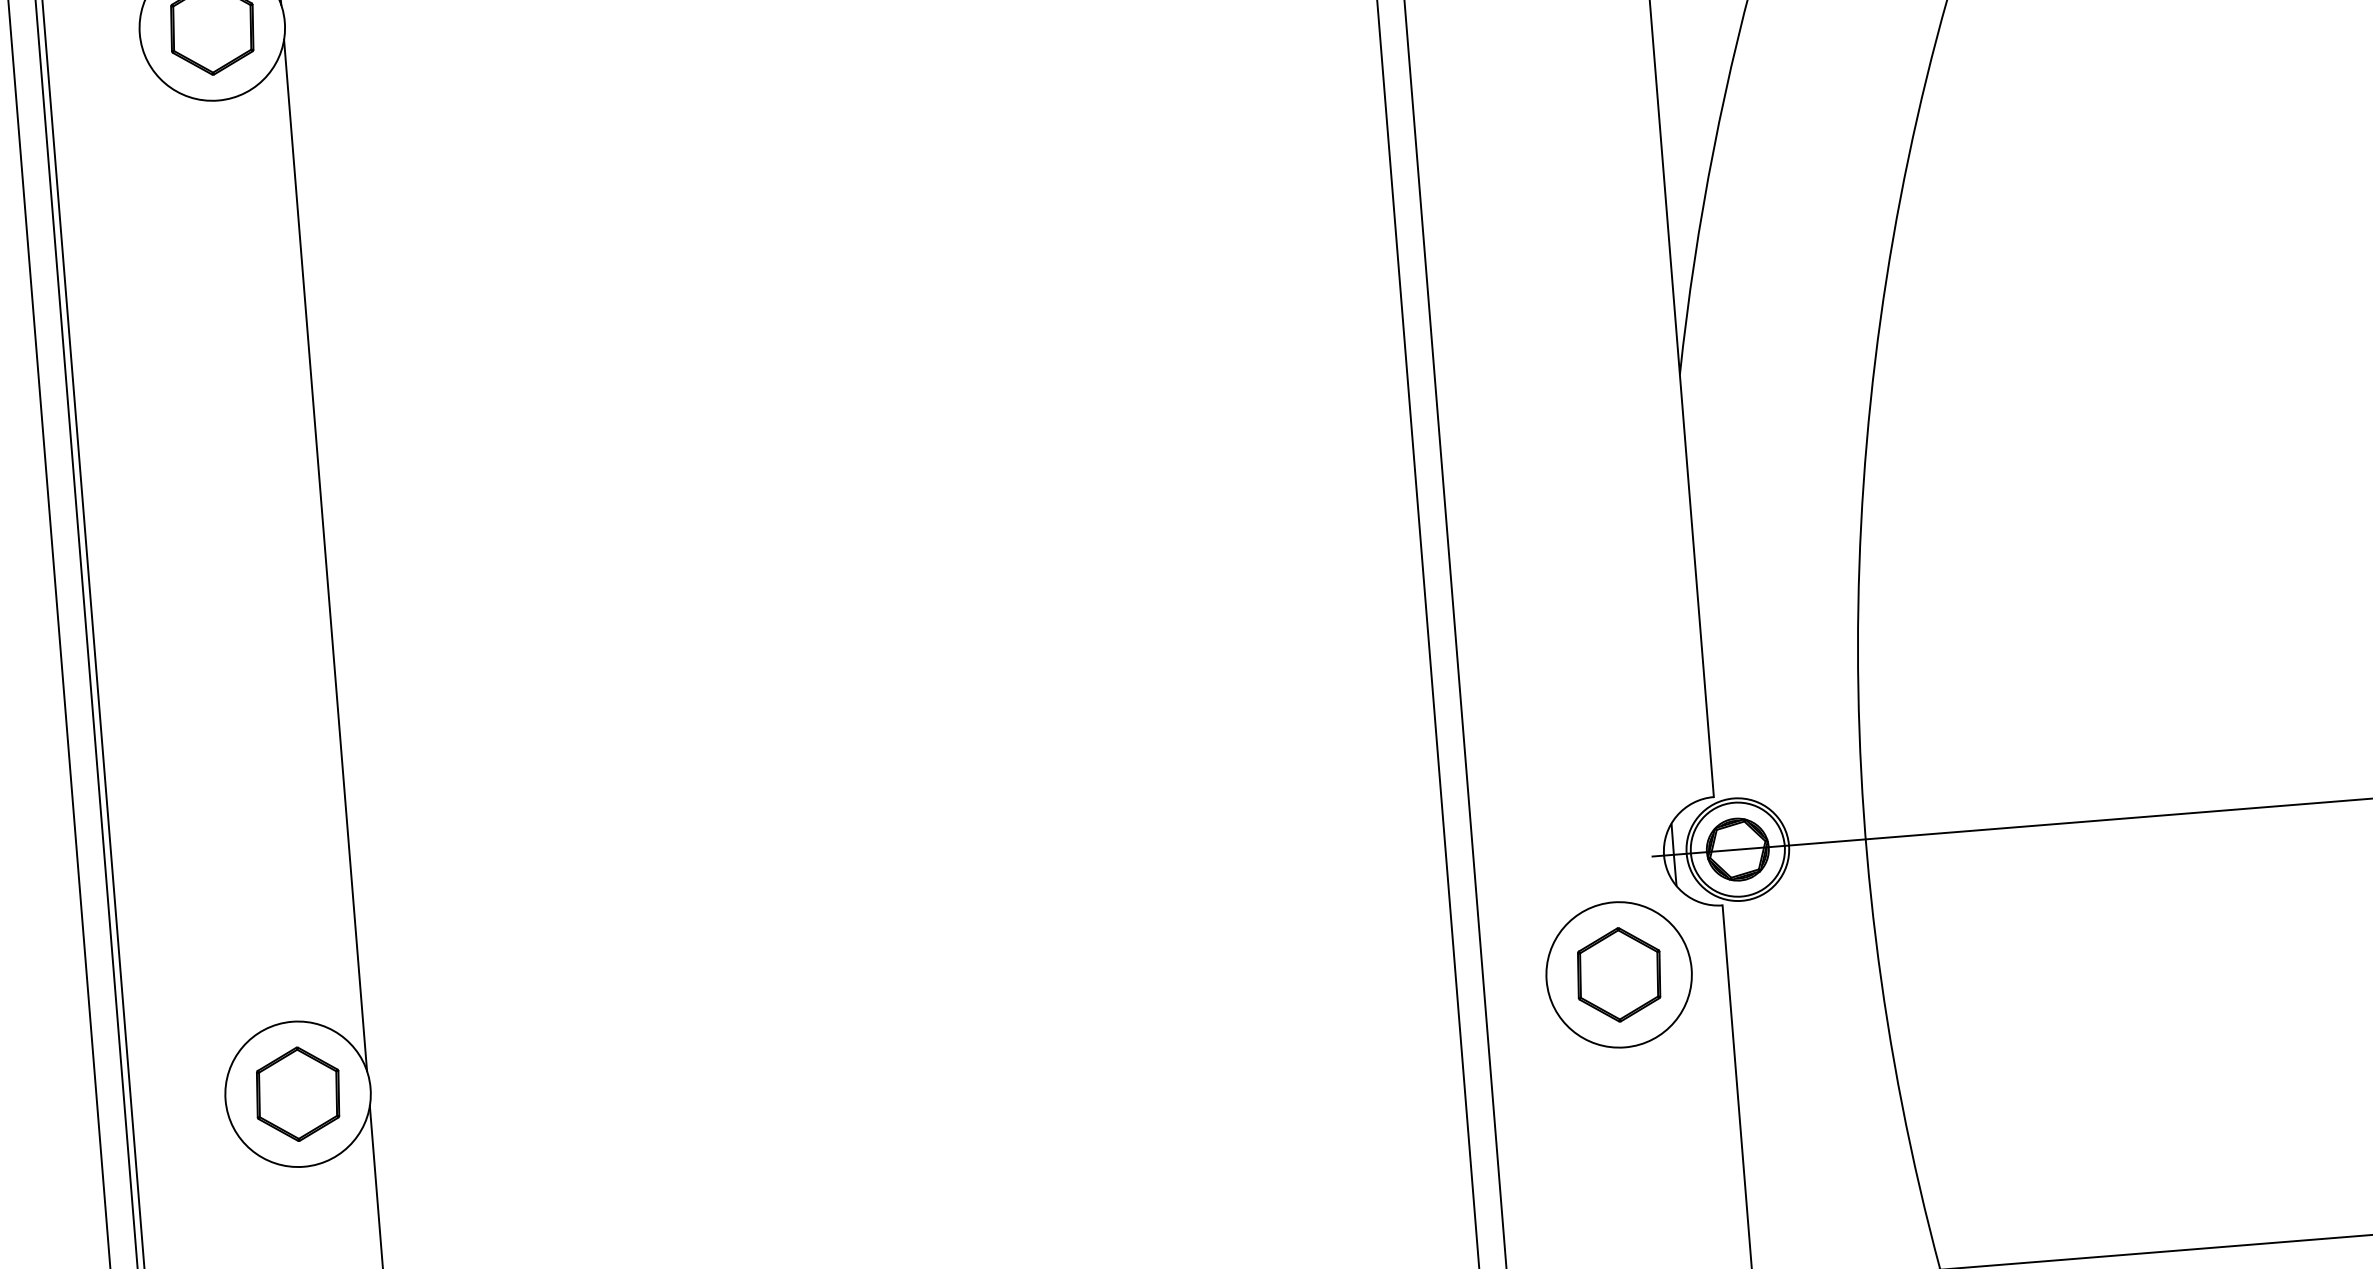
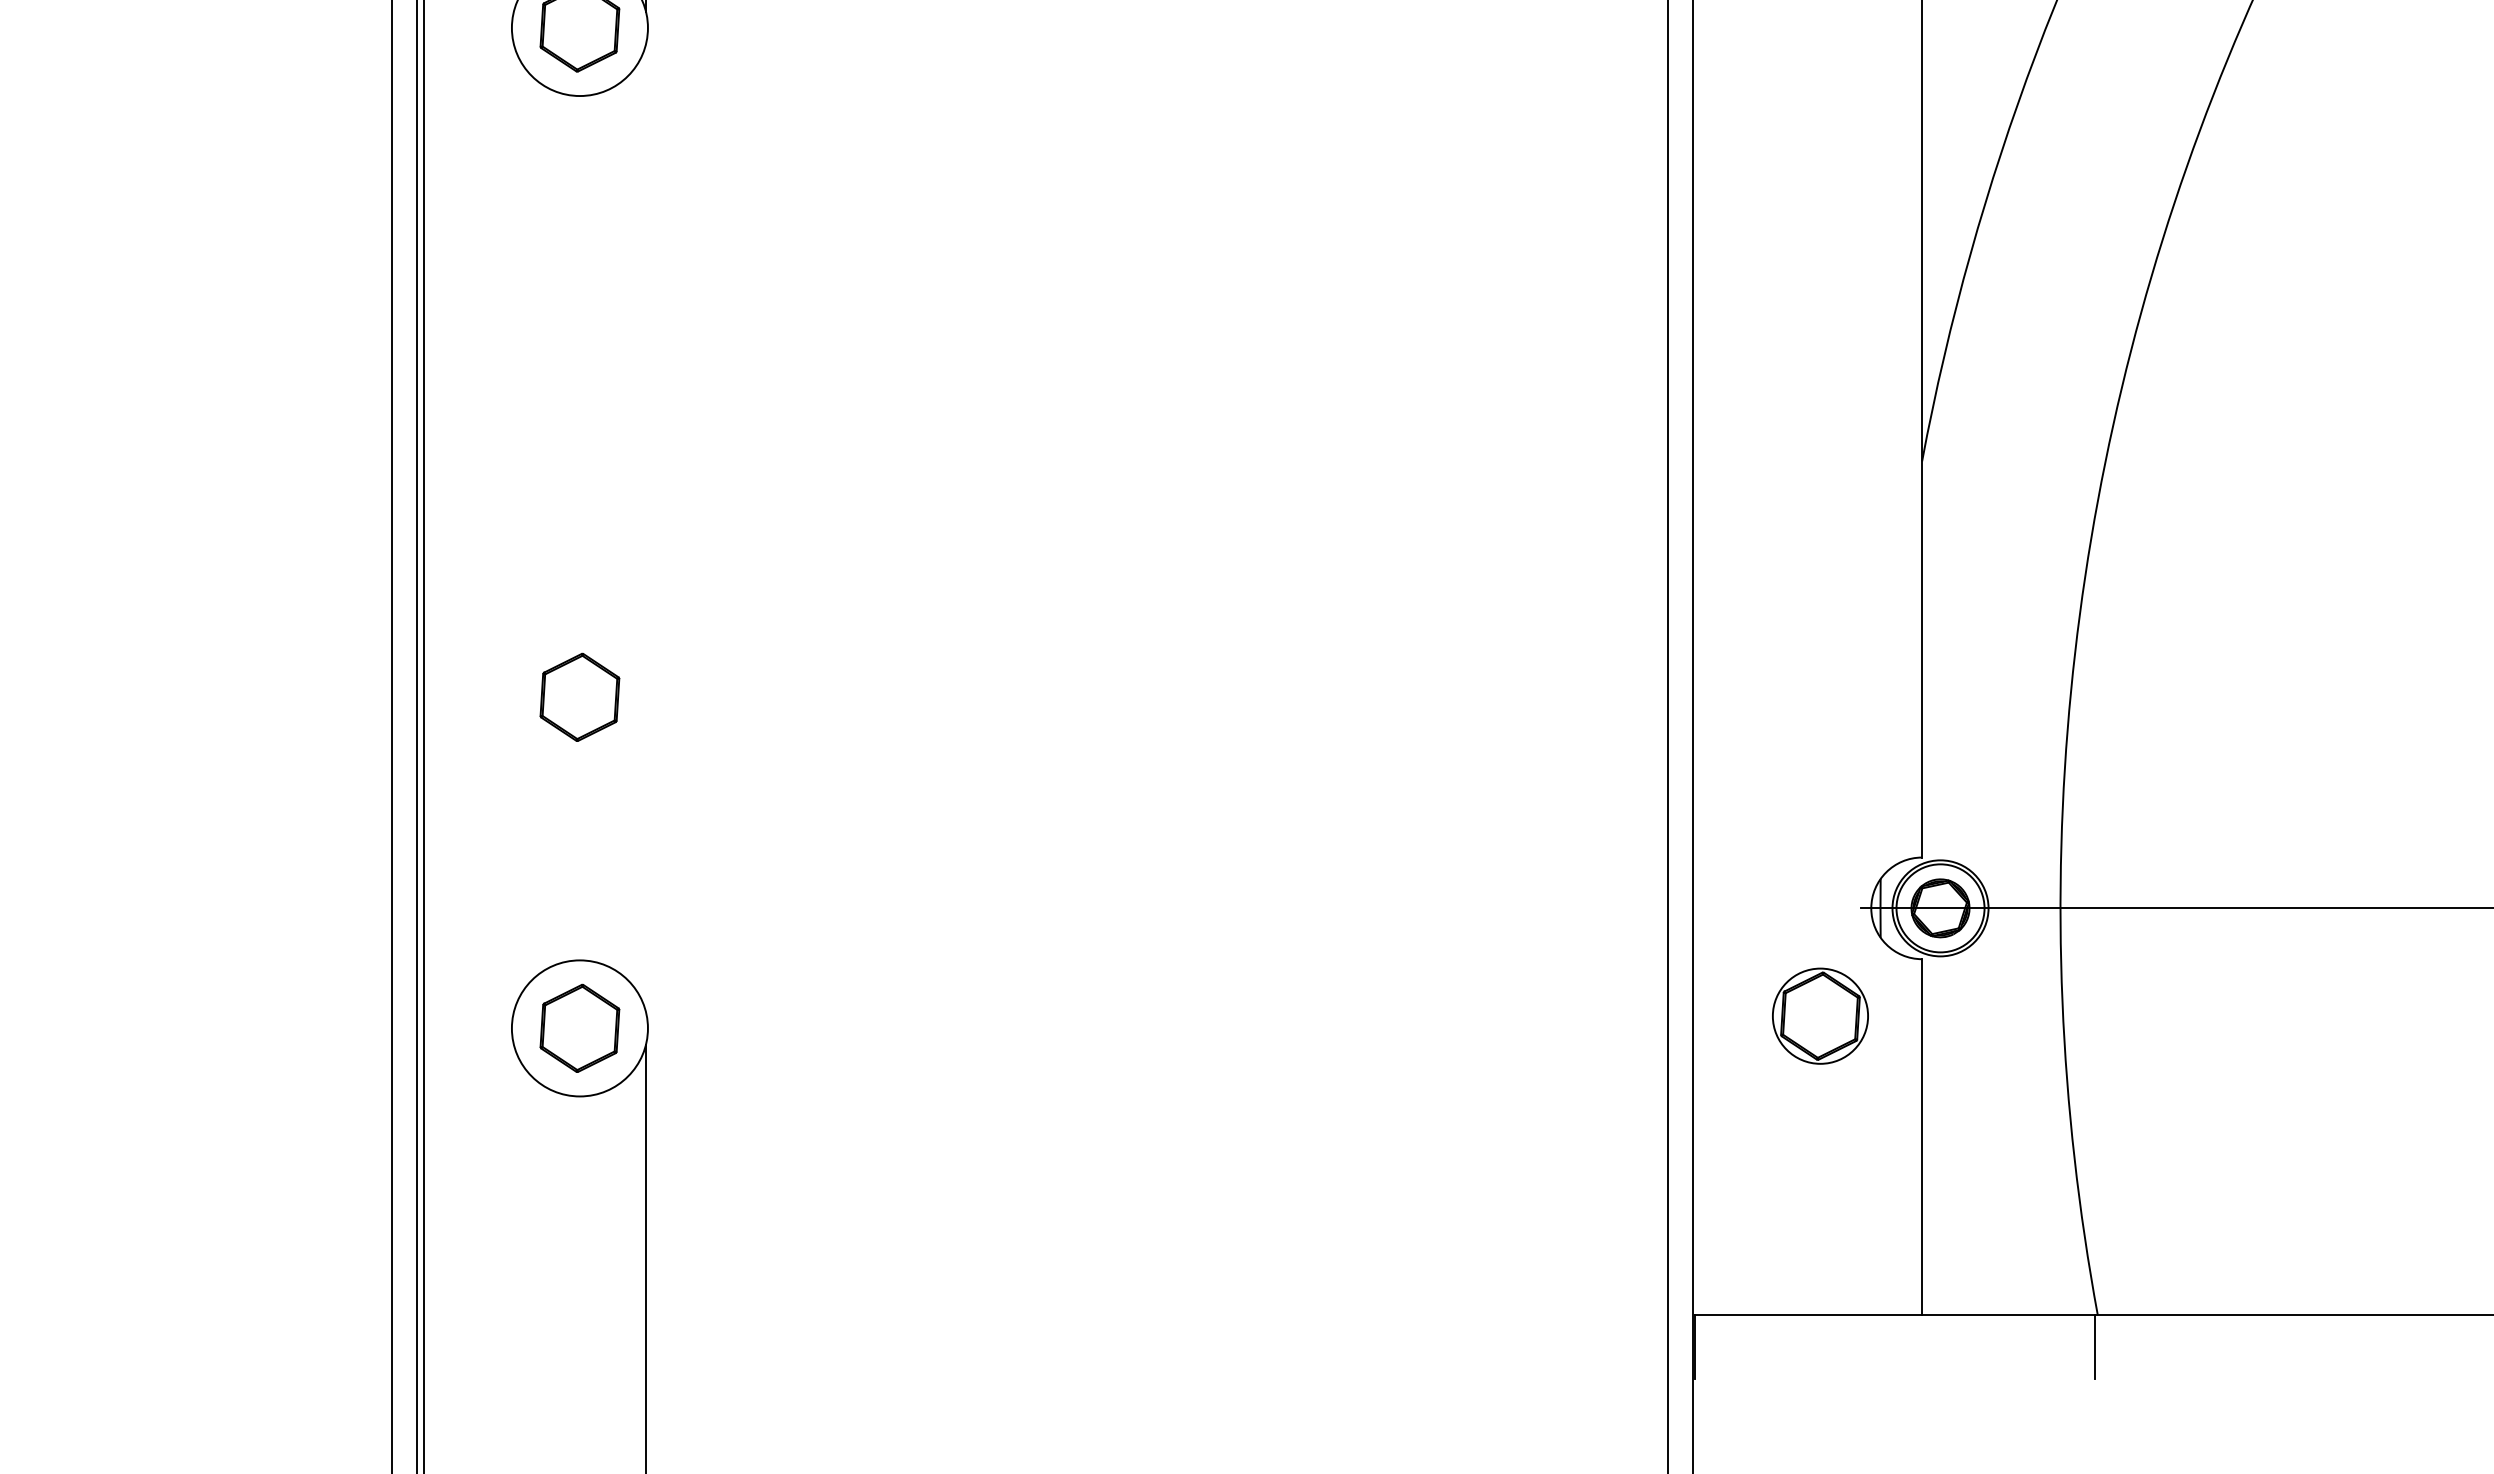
line: (325, 555) -> (645, 528), removed
part: (269, 740) -> (579, 696), added
circle: (1619, 975) -> (1820, 1016), size x0.7

